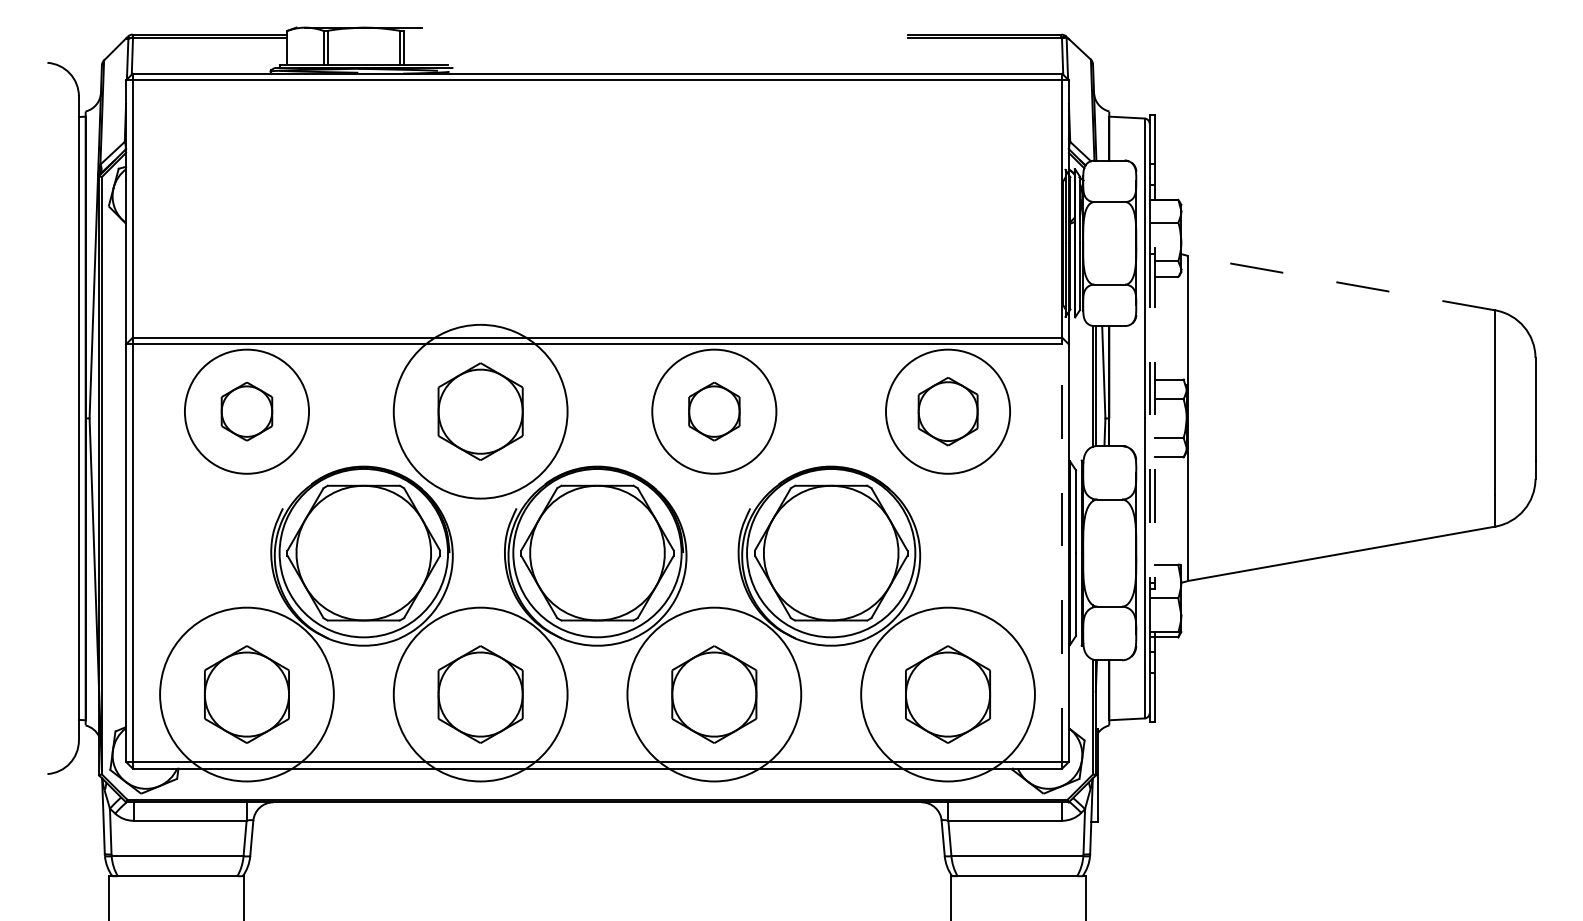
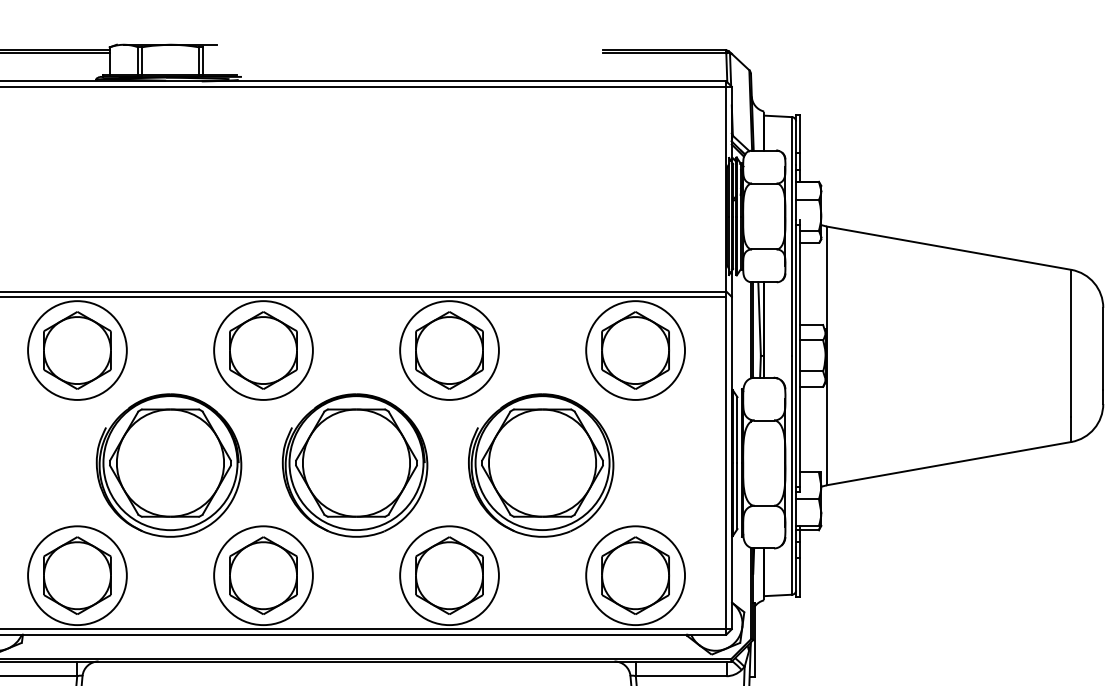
line: (1341, 283) -> (948, 248), dashed -> solid
part: (246, 411) -> (77, 350), size x1.67
circle: (480, 411) -> (263, 350), size x0.71
part: (714, 411) -> (449, 350), size x1.67
part: (948, 411) -> (635, 350), size x1.43
line: (1149, 418) -> (795, 355), dashed -> solid
line: (1155, 418) -> (800, 355), dashed -> solid
line: (1062, 553) -> (726, 463), dashed -> solid
circle: (246, 694) -> (77, 575), size x0.71
circle: (480, 694) -> (263, 575), size x0.71
circle: (714, 694) -> (449, 575), size x0.71
circle: (947, 694) -> (635, 575), size x0.71

